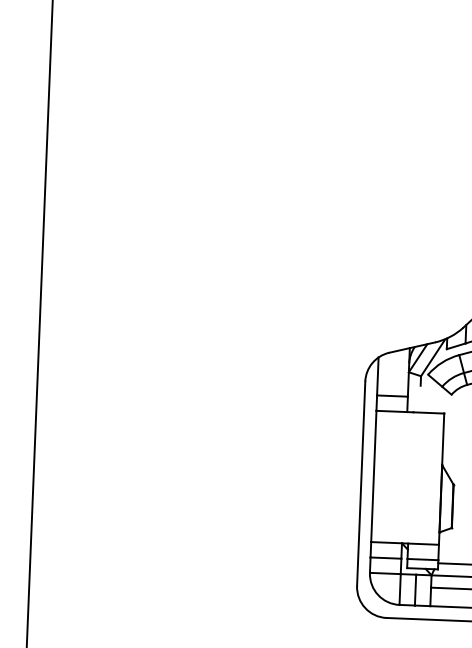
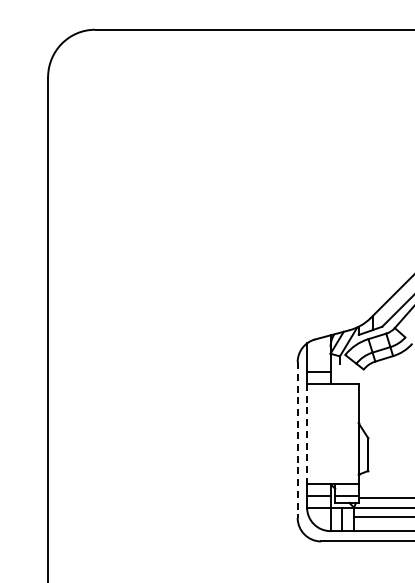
line: (374, 476) -> (307, 434), solid -> dashed
line: (360, 484) -> (297, 440), solid -> dashed

